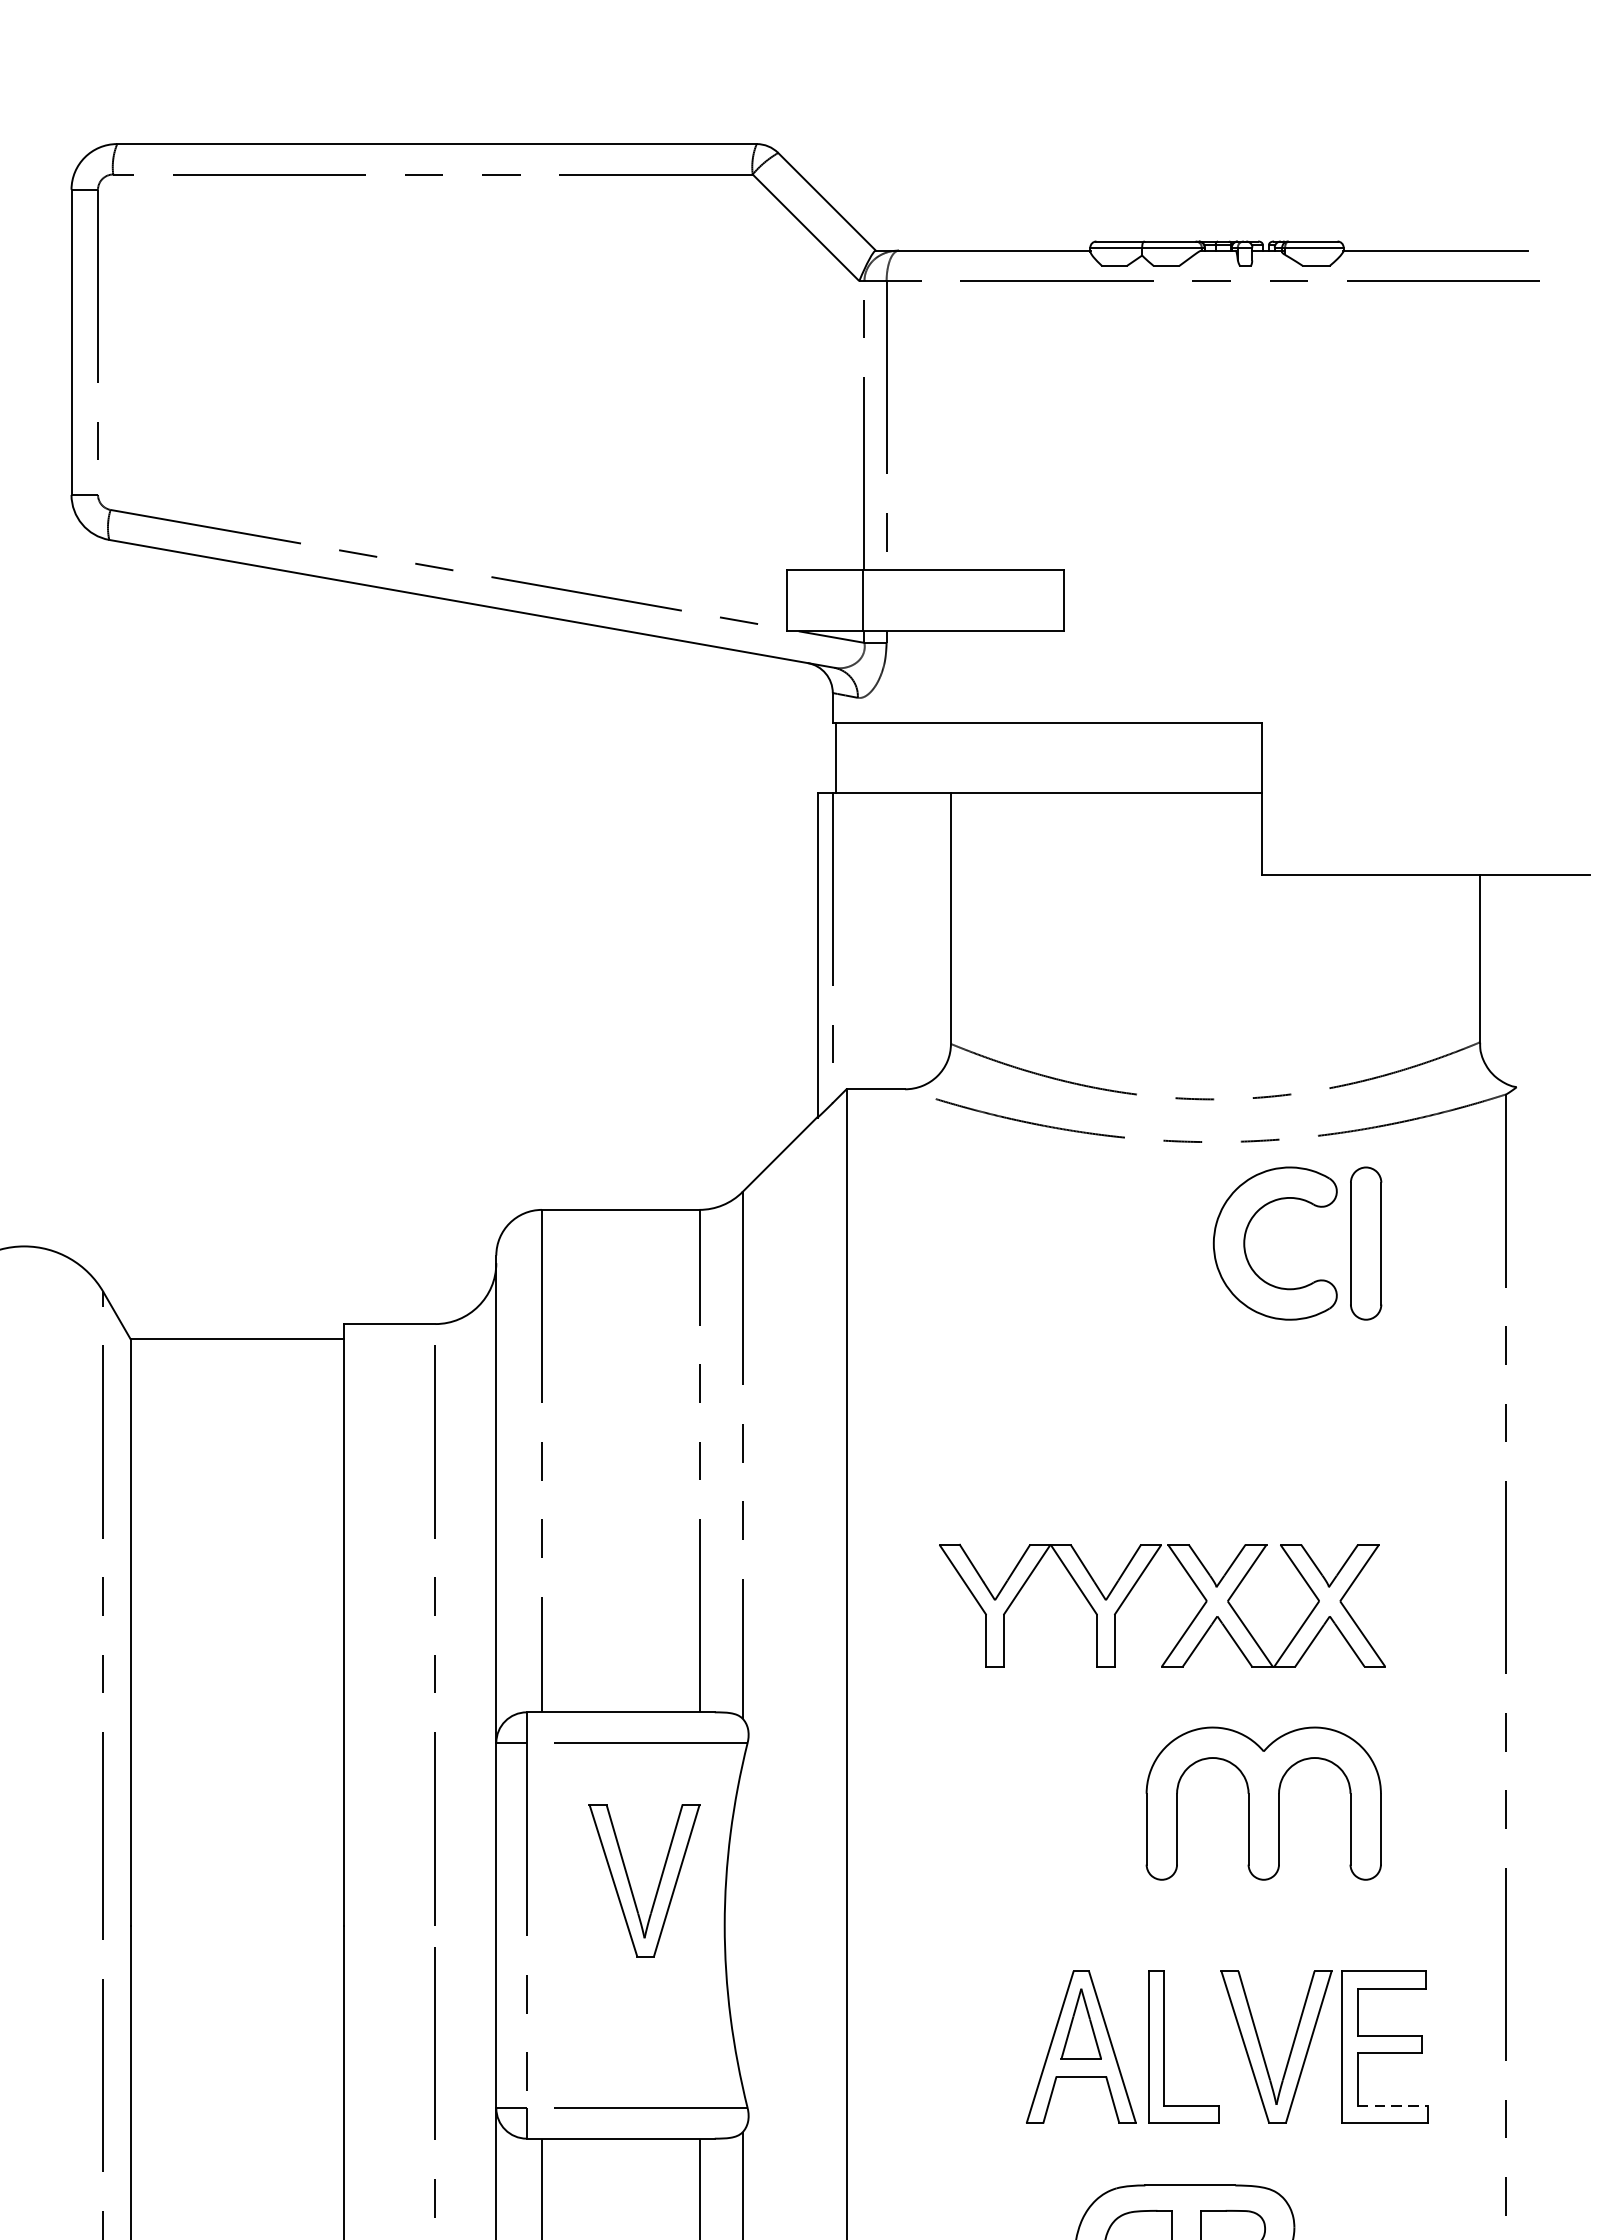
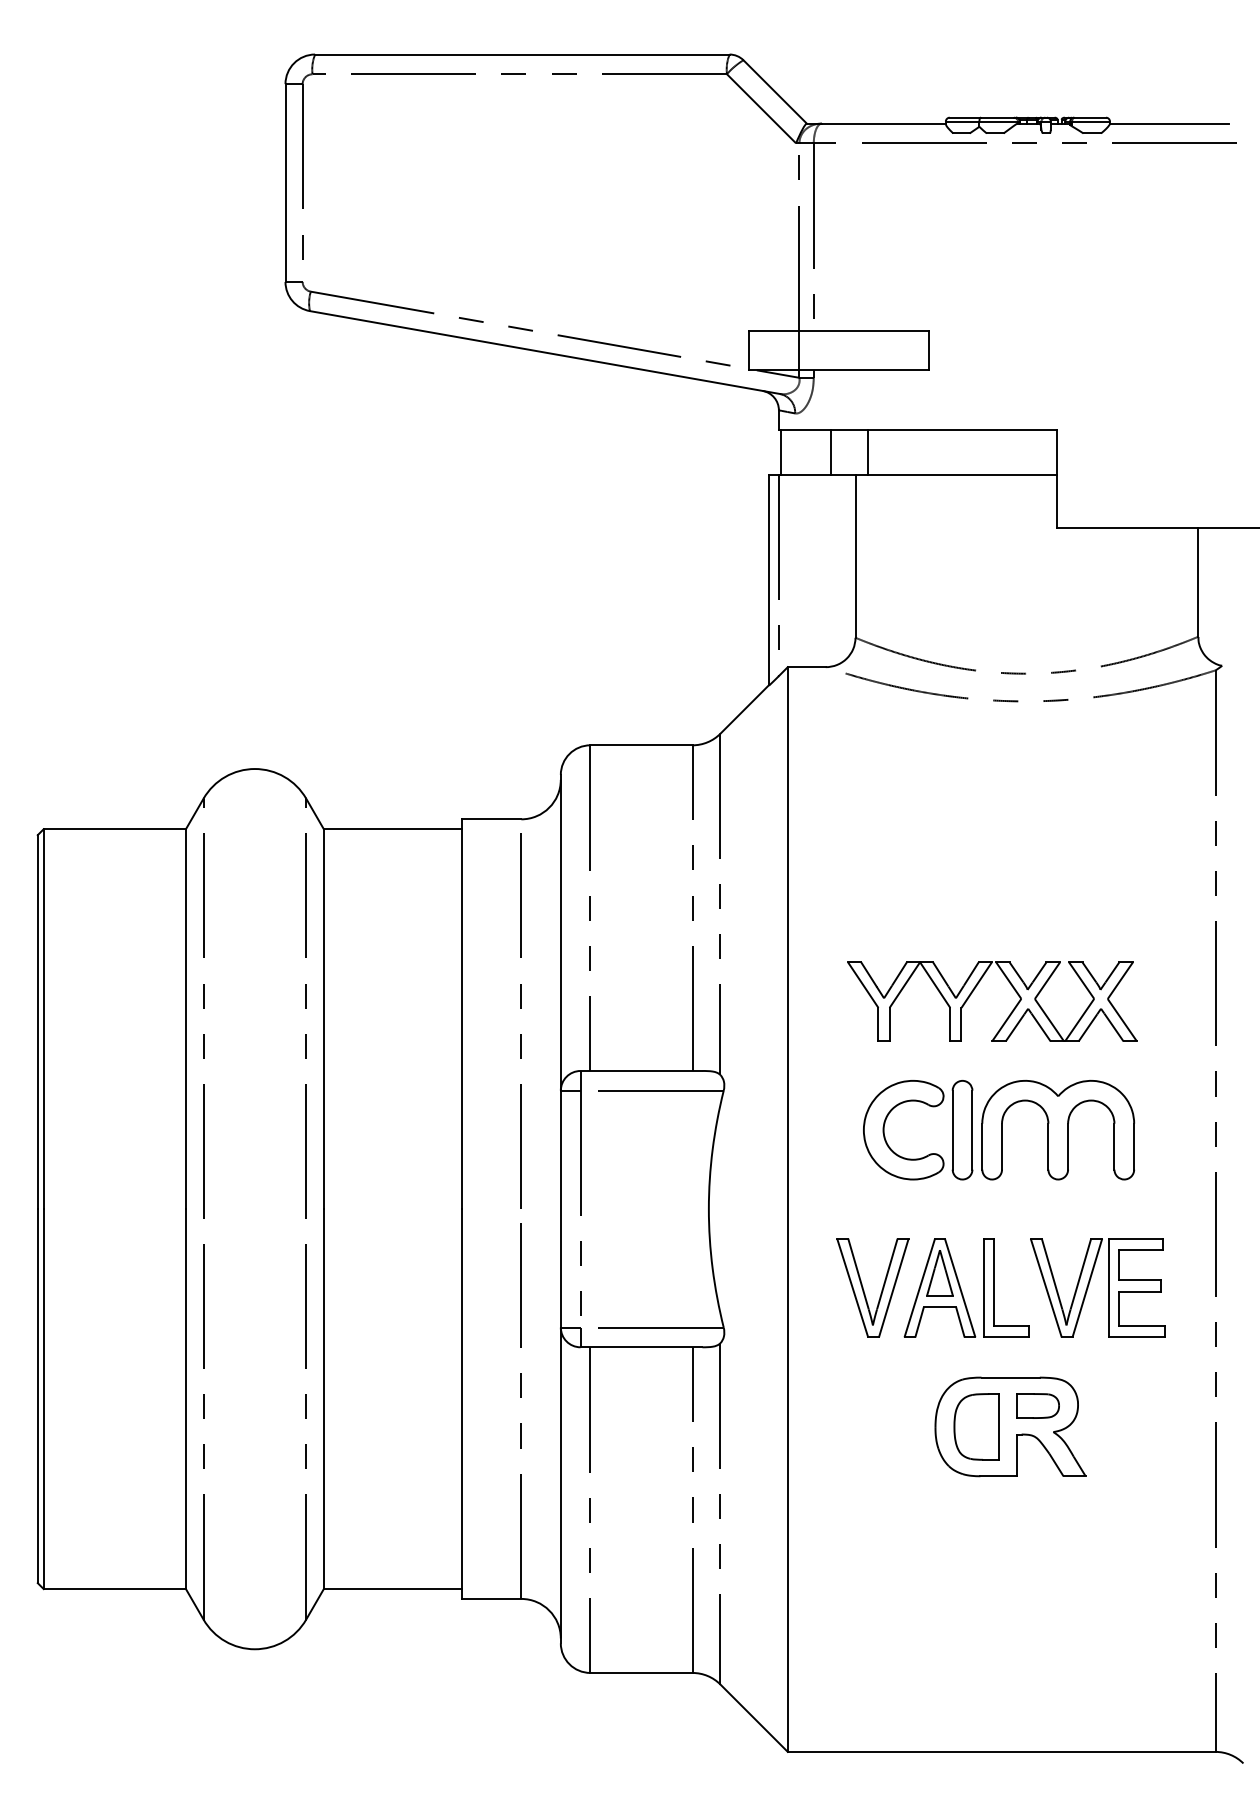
line: (912, 756) -> (830, 451), added
line: (969, 756) -> (867, 451), added
part: (1316, 1279) -> (930, 1153), moved
part: (631, 1884) -> (864, 1290), moved
line: (1392, 2106) -> (1141, 1326), dashed -> solid

